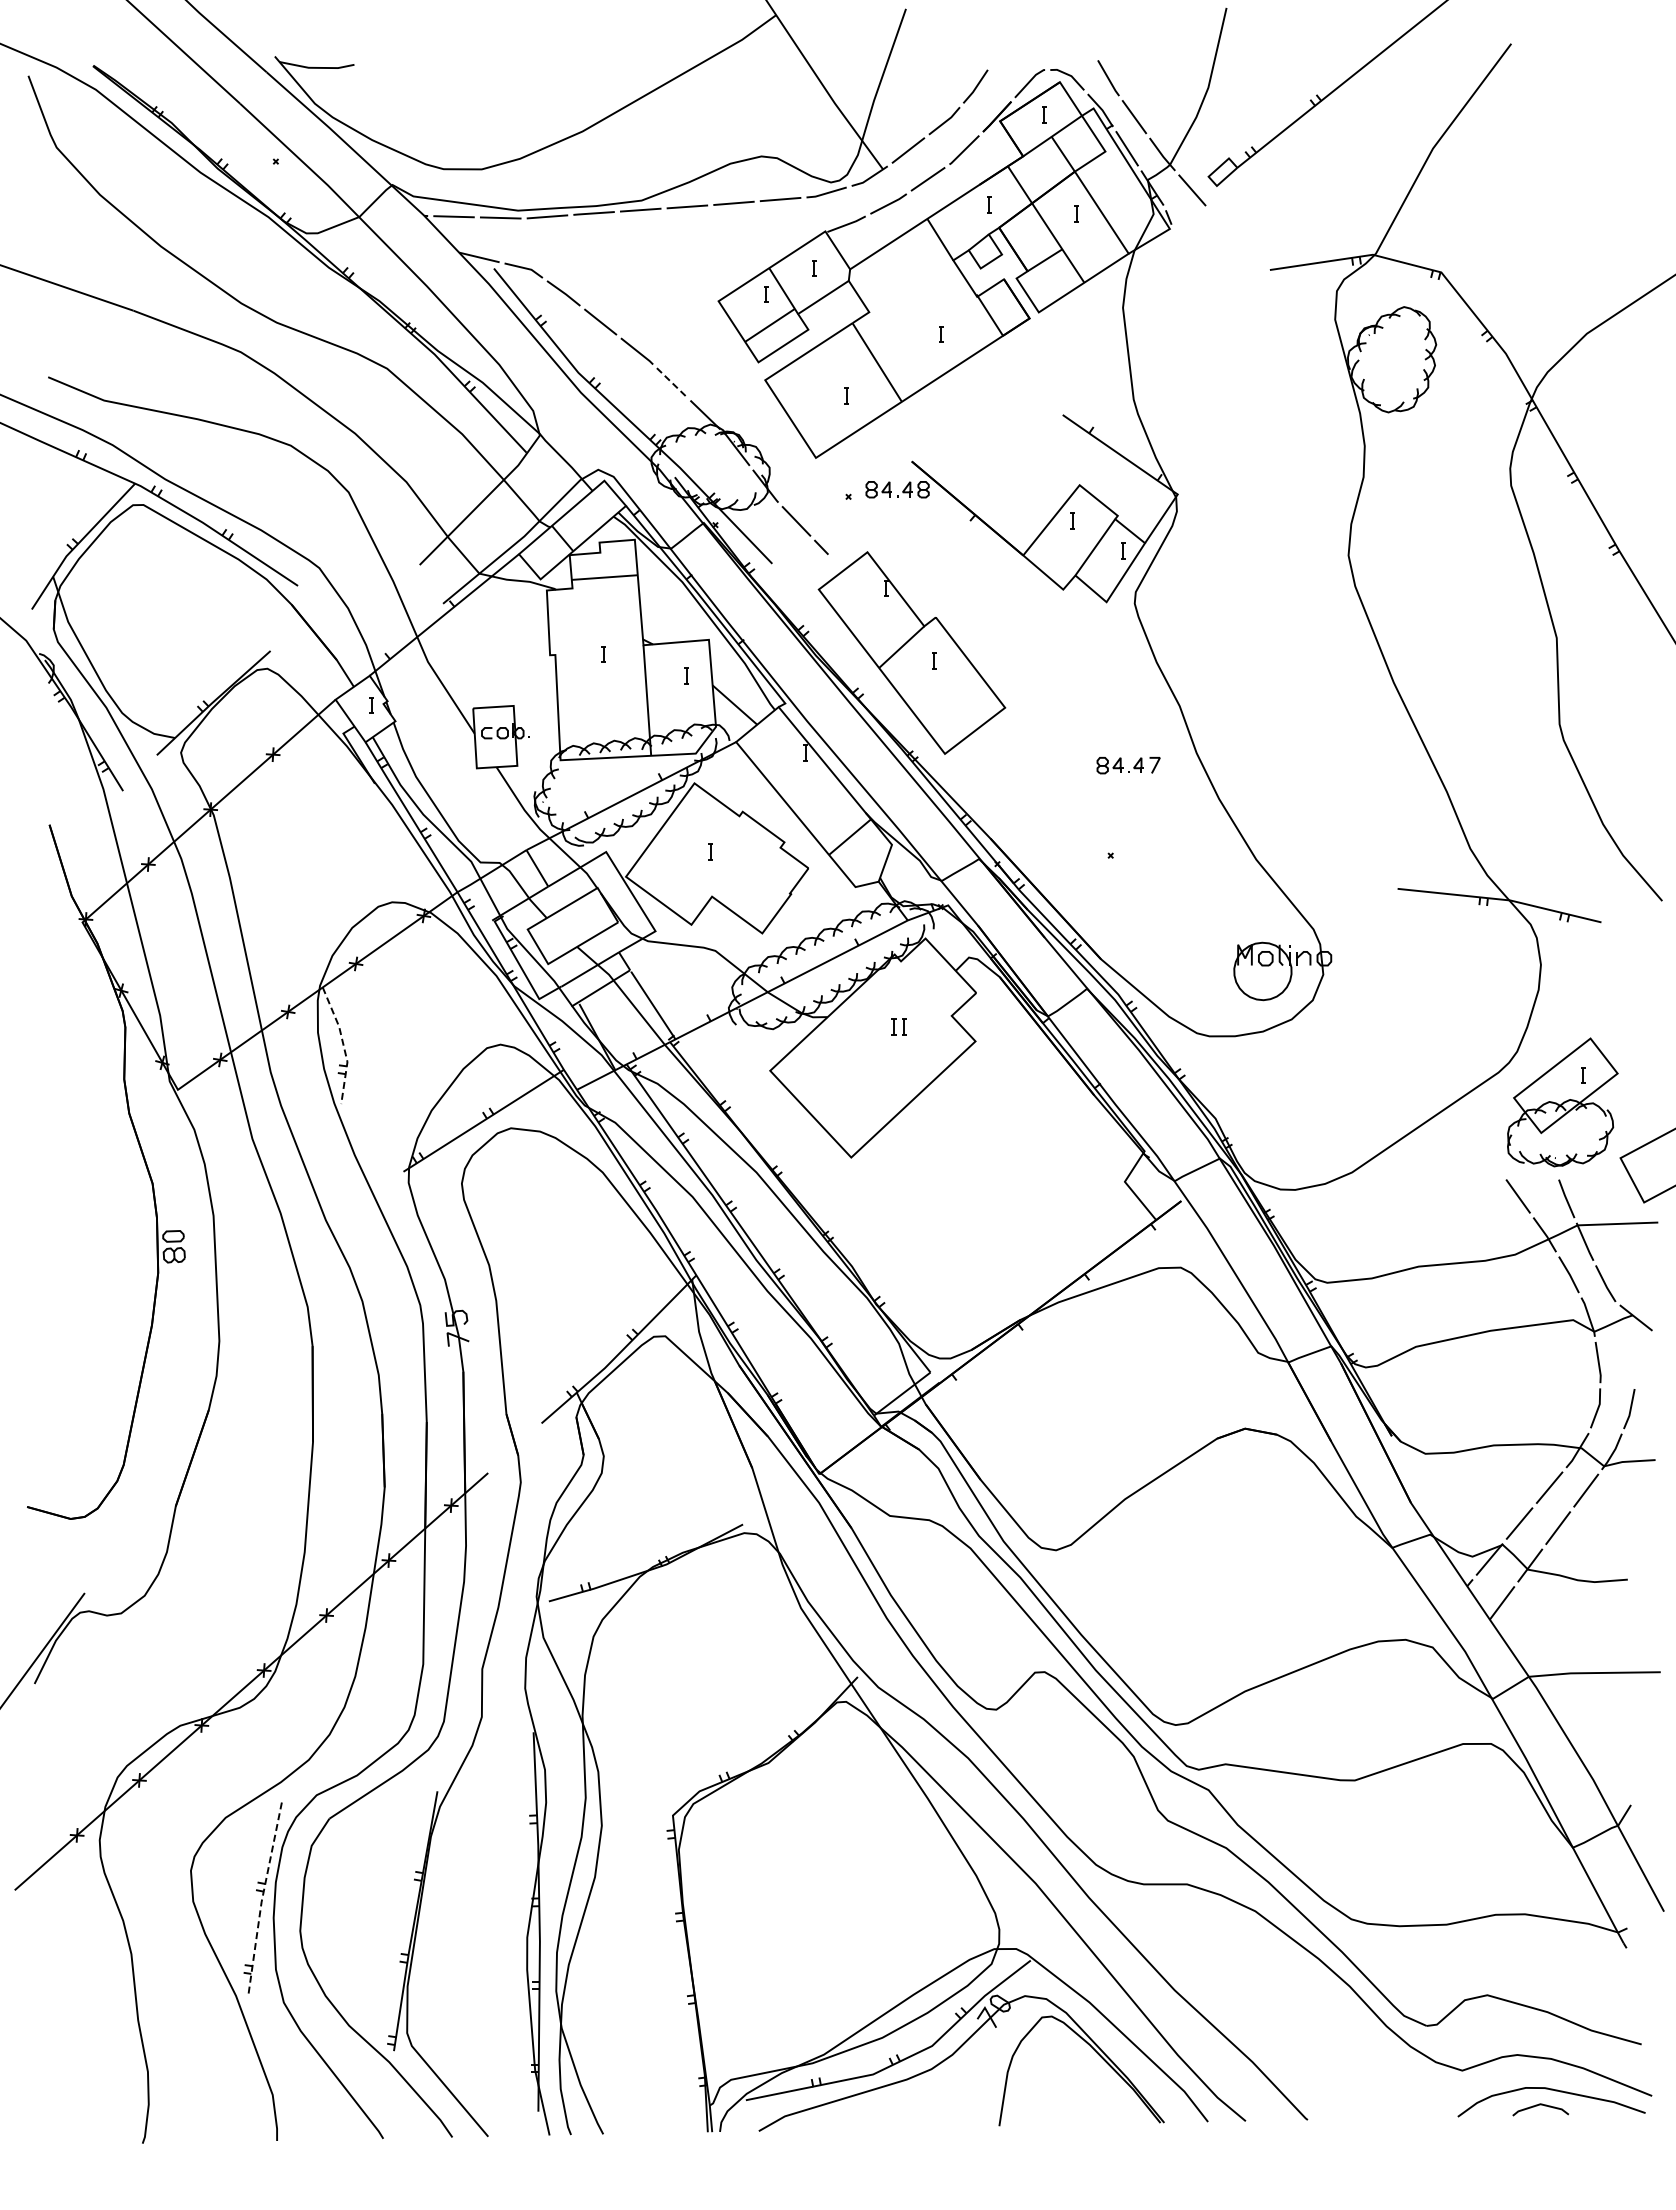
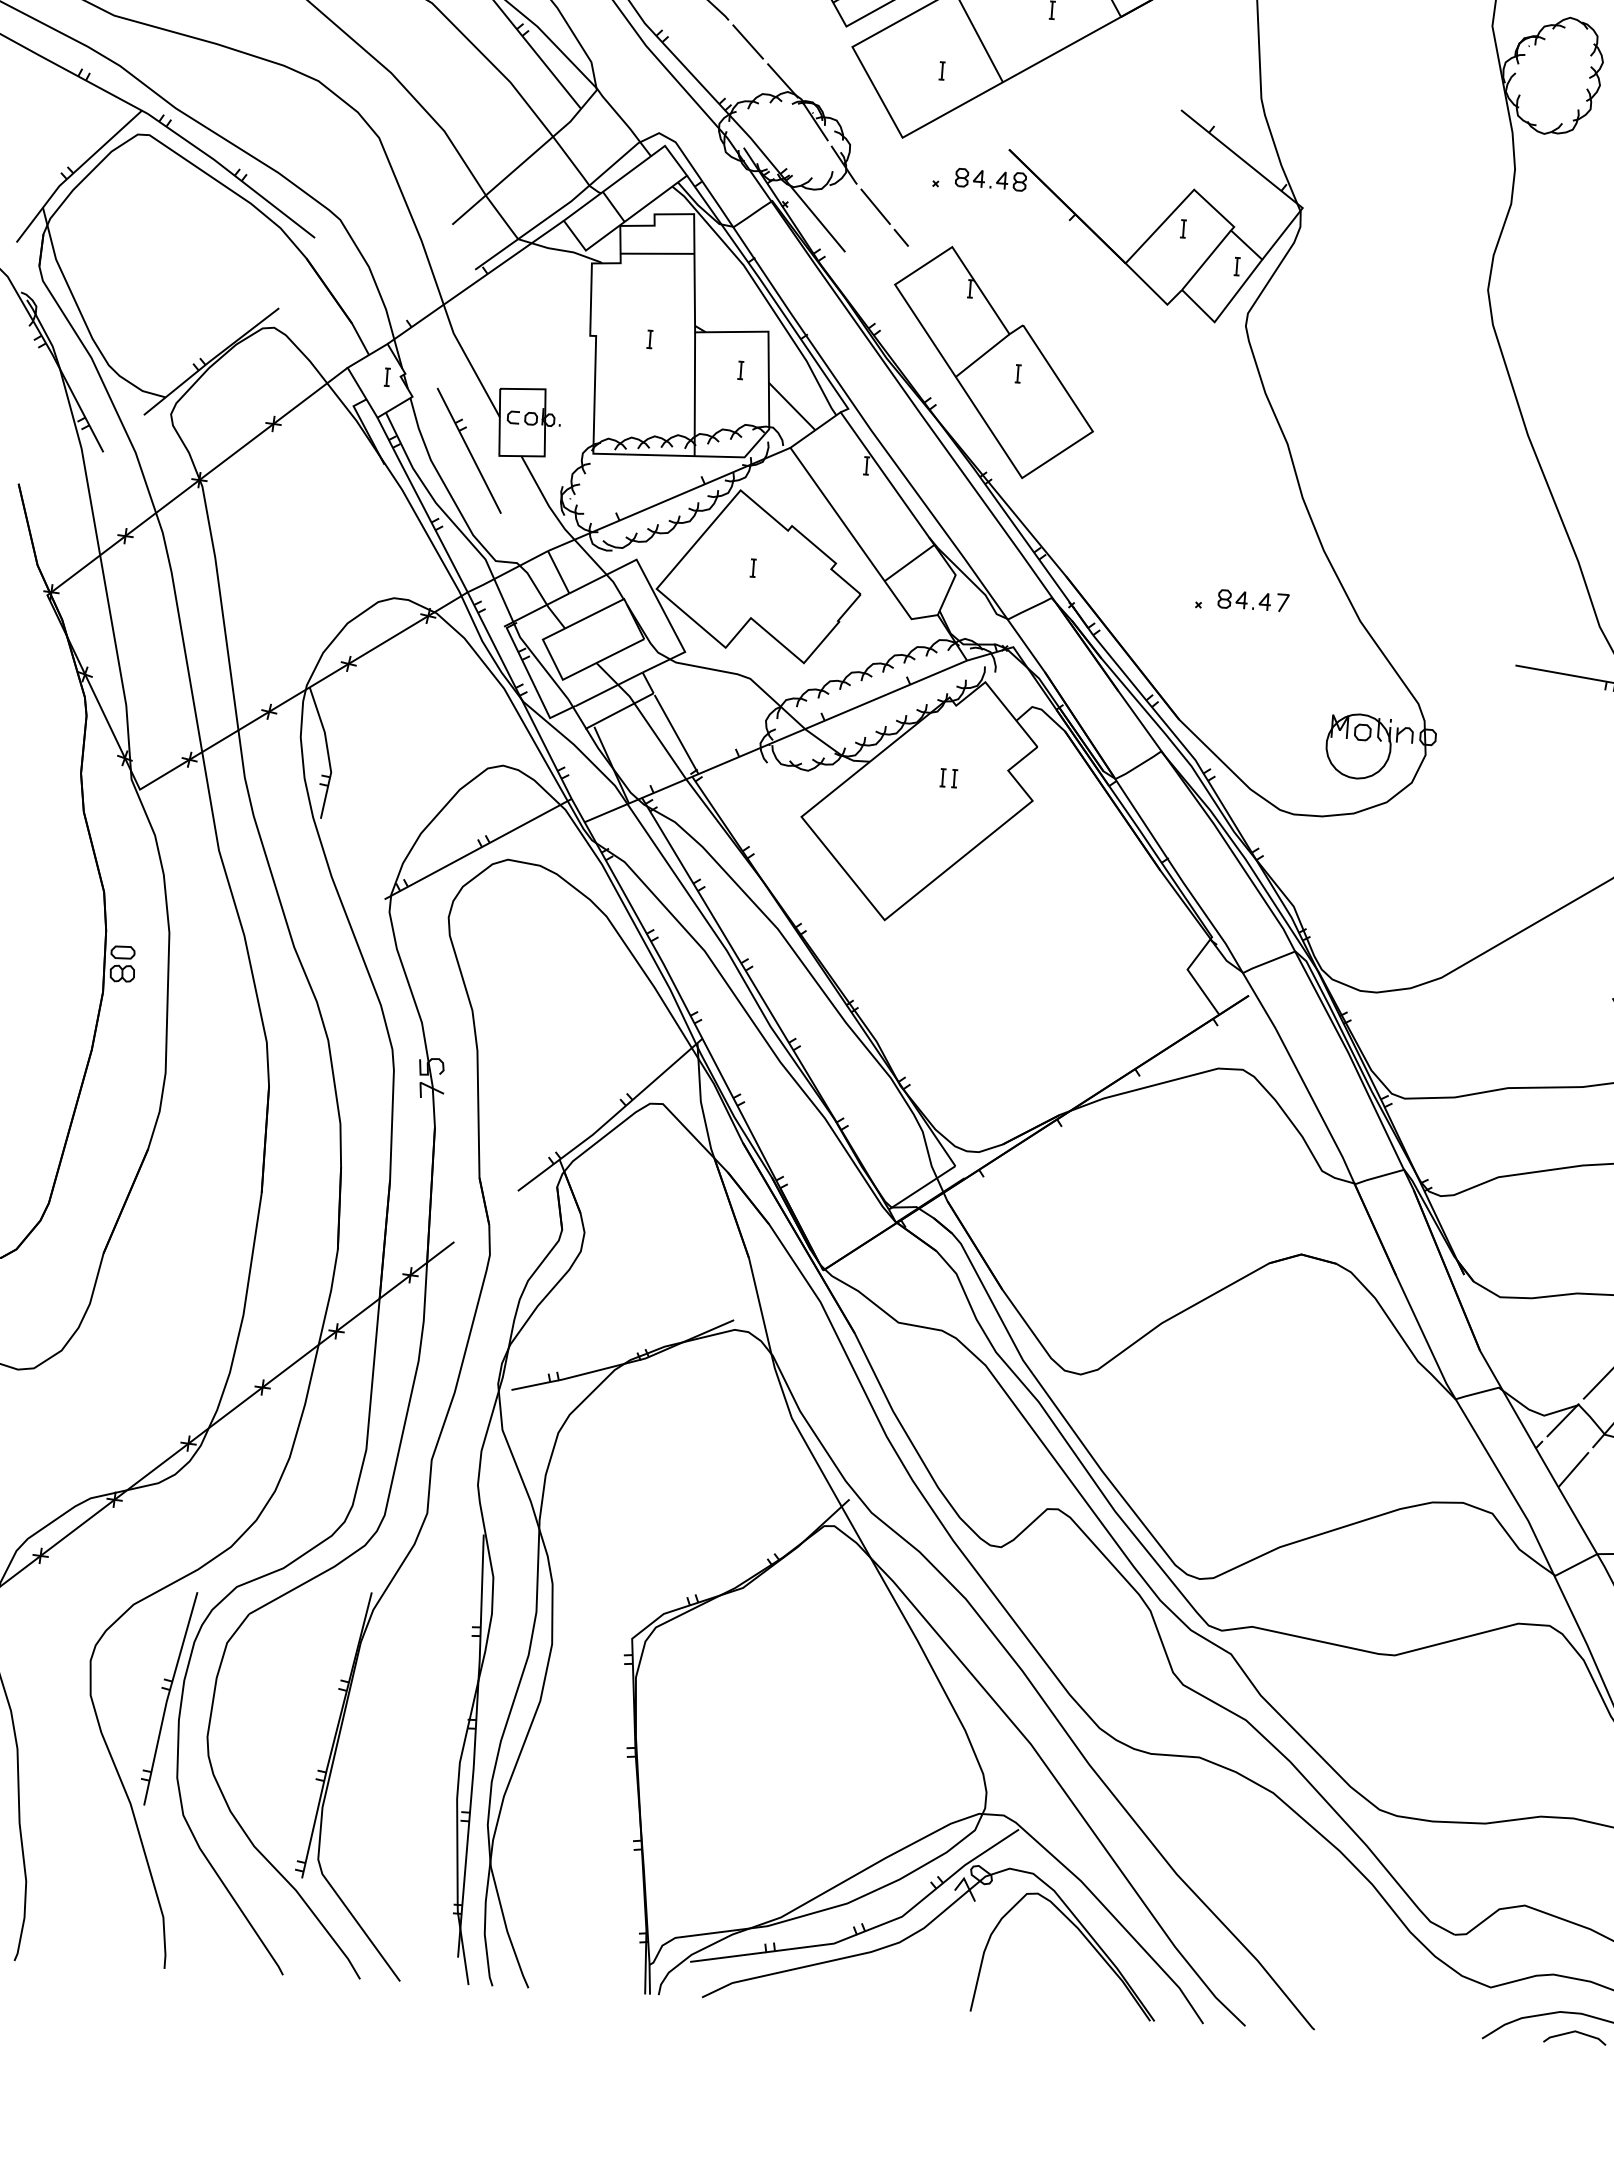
line: (671, 382) -> (747, 41), dashed -> solid
part: (449, 765) -> (469, 450), added
part: (1128, 765) -> (1253, 601), moved
line: (343, 1044) -> (328, 752), dashed -> solid
line: (262, 1900) -> (167, 1699), dashed -> solid

